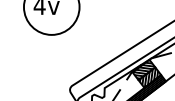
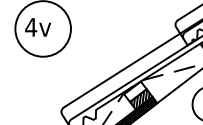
hatch: (144, 69) -> (135, 91), removed

